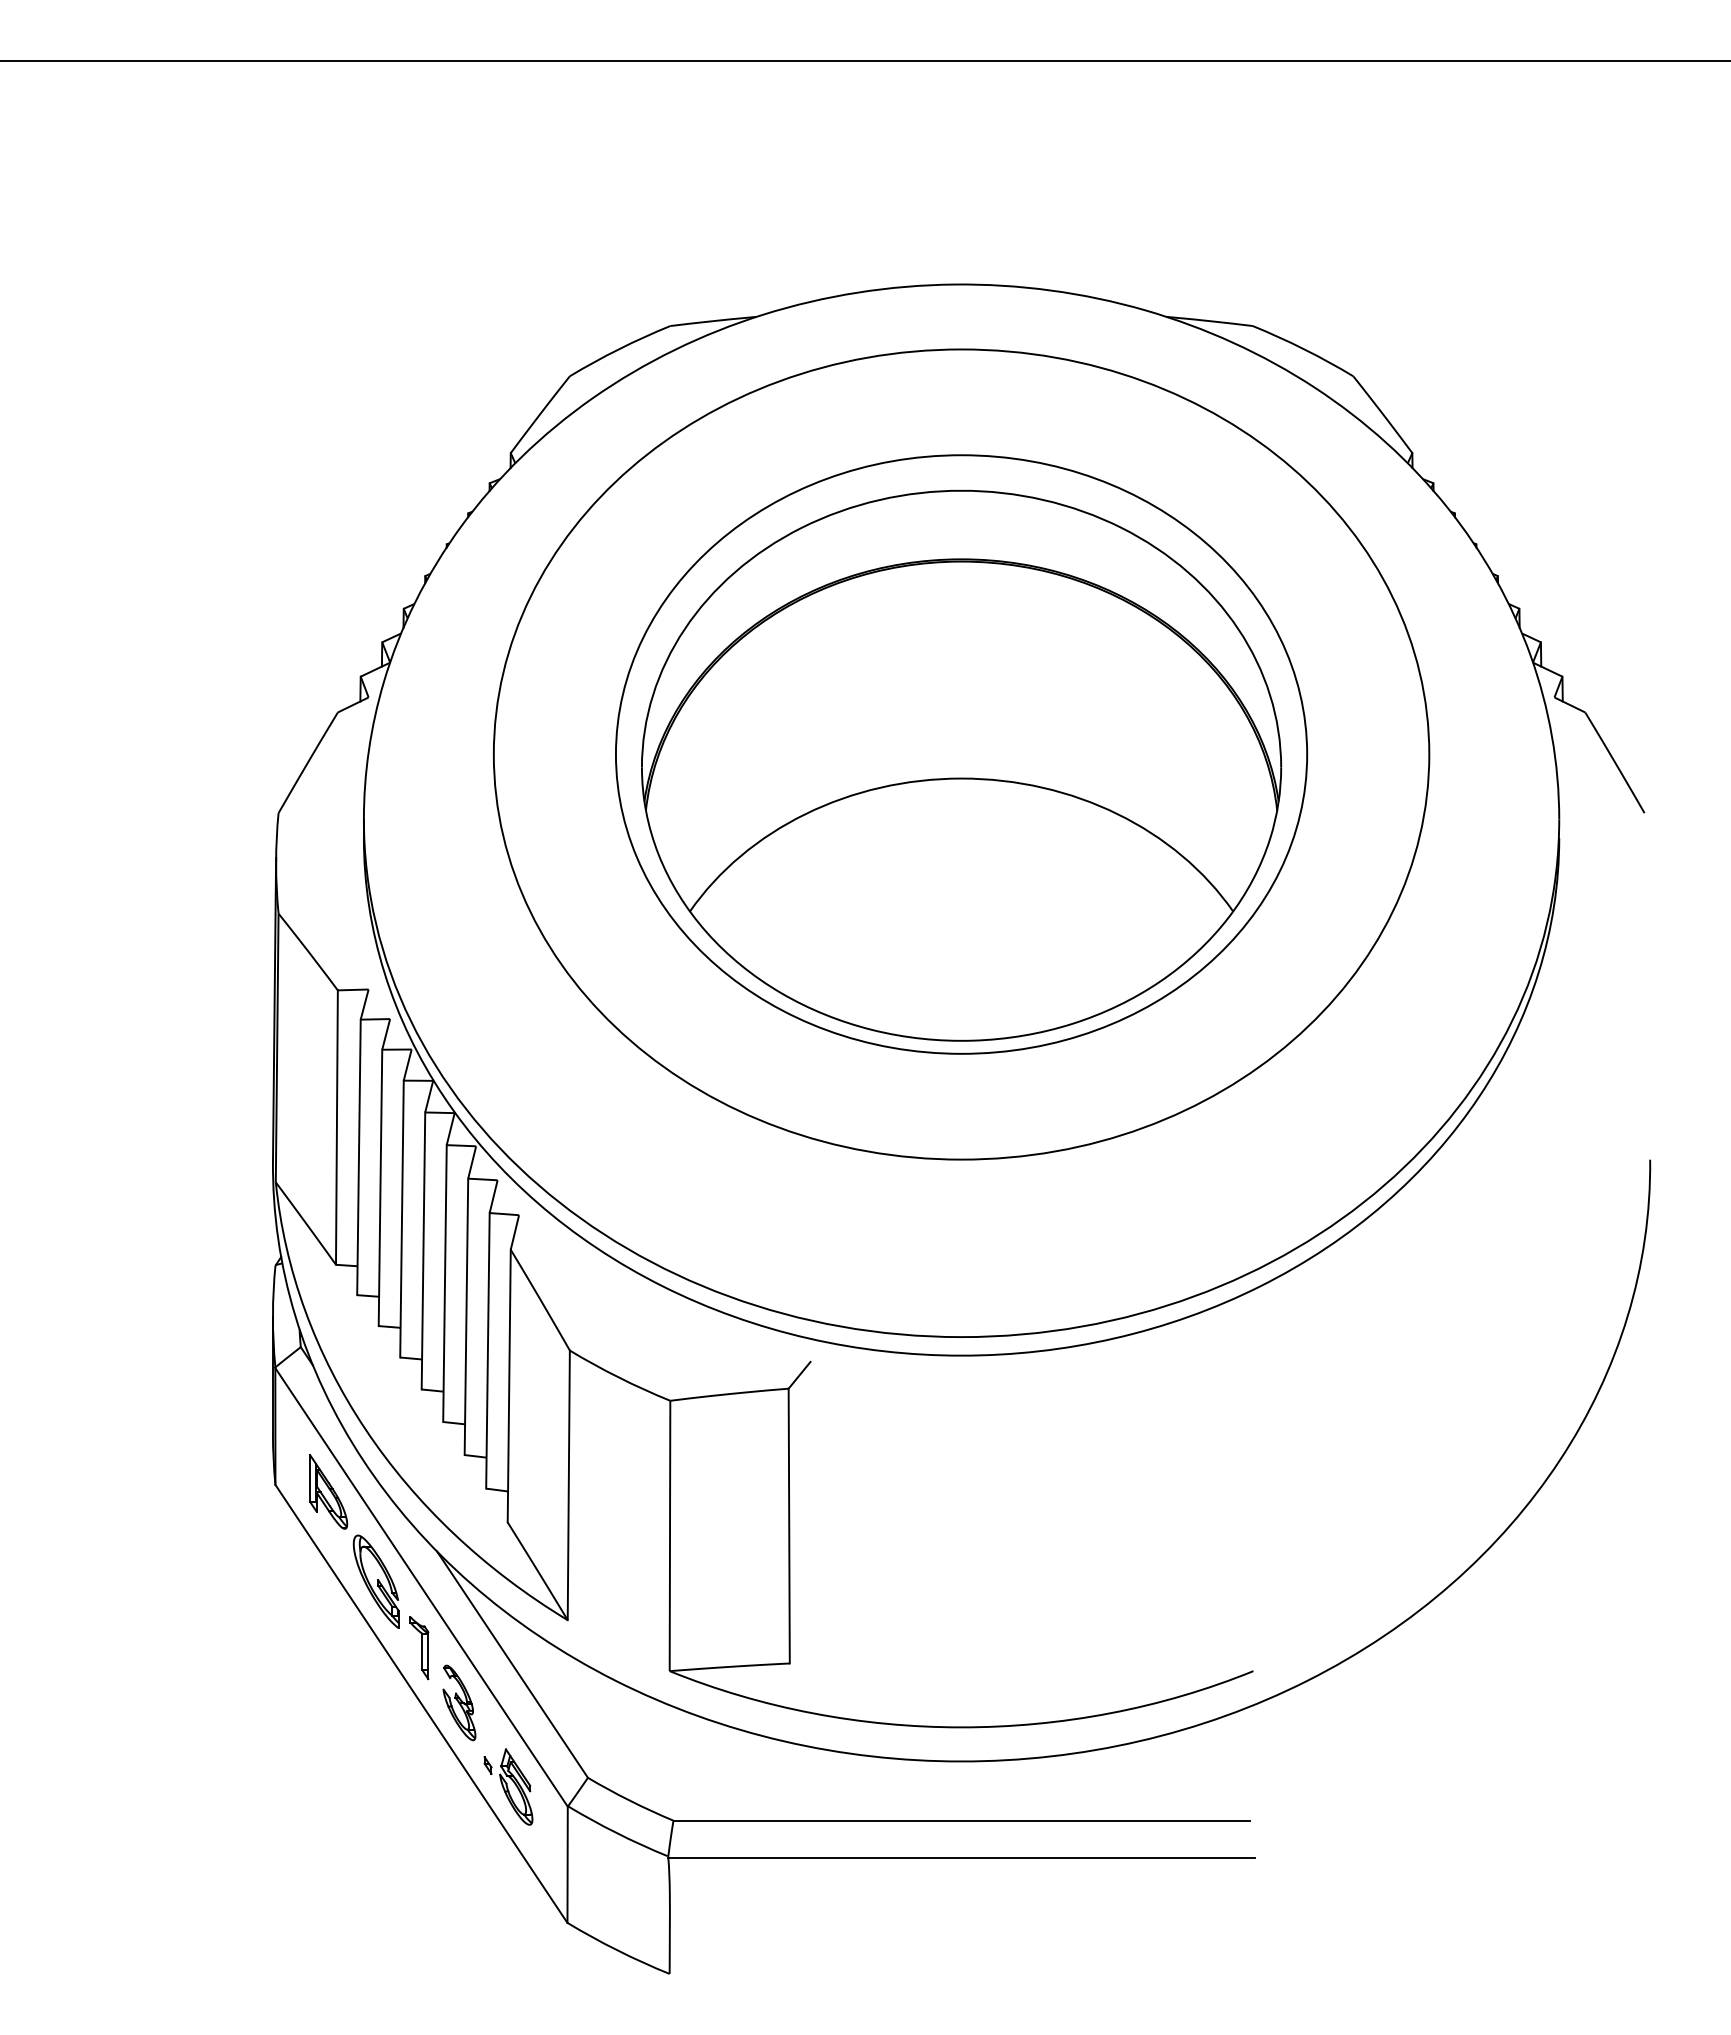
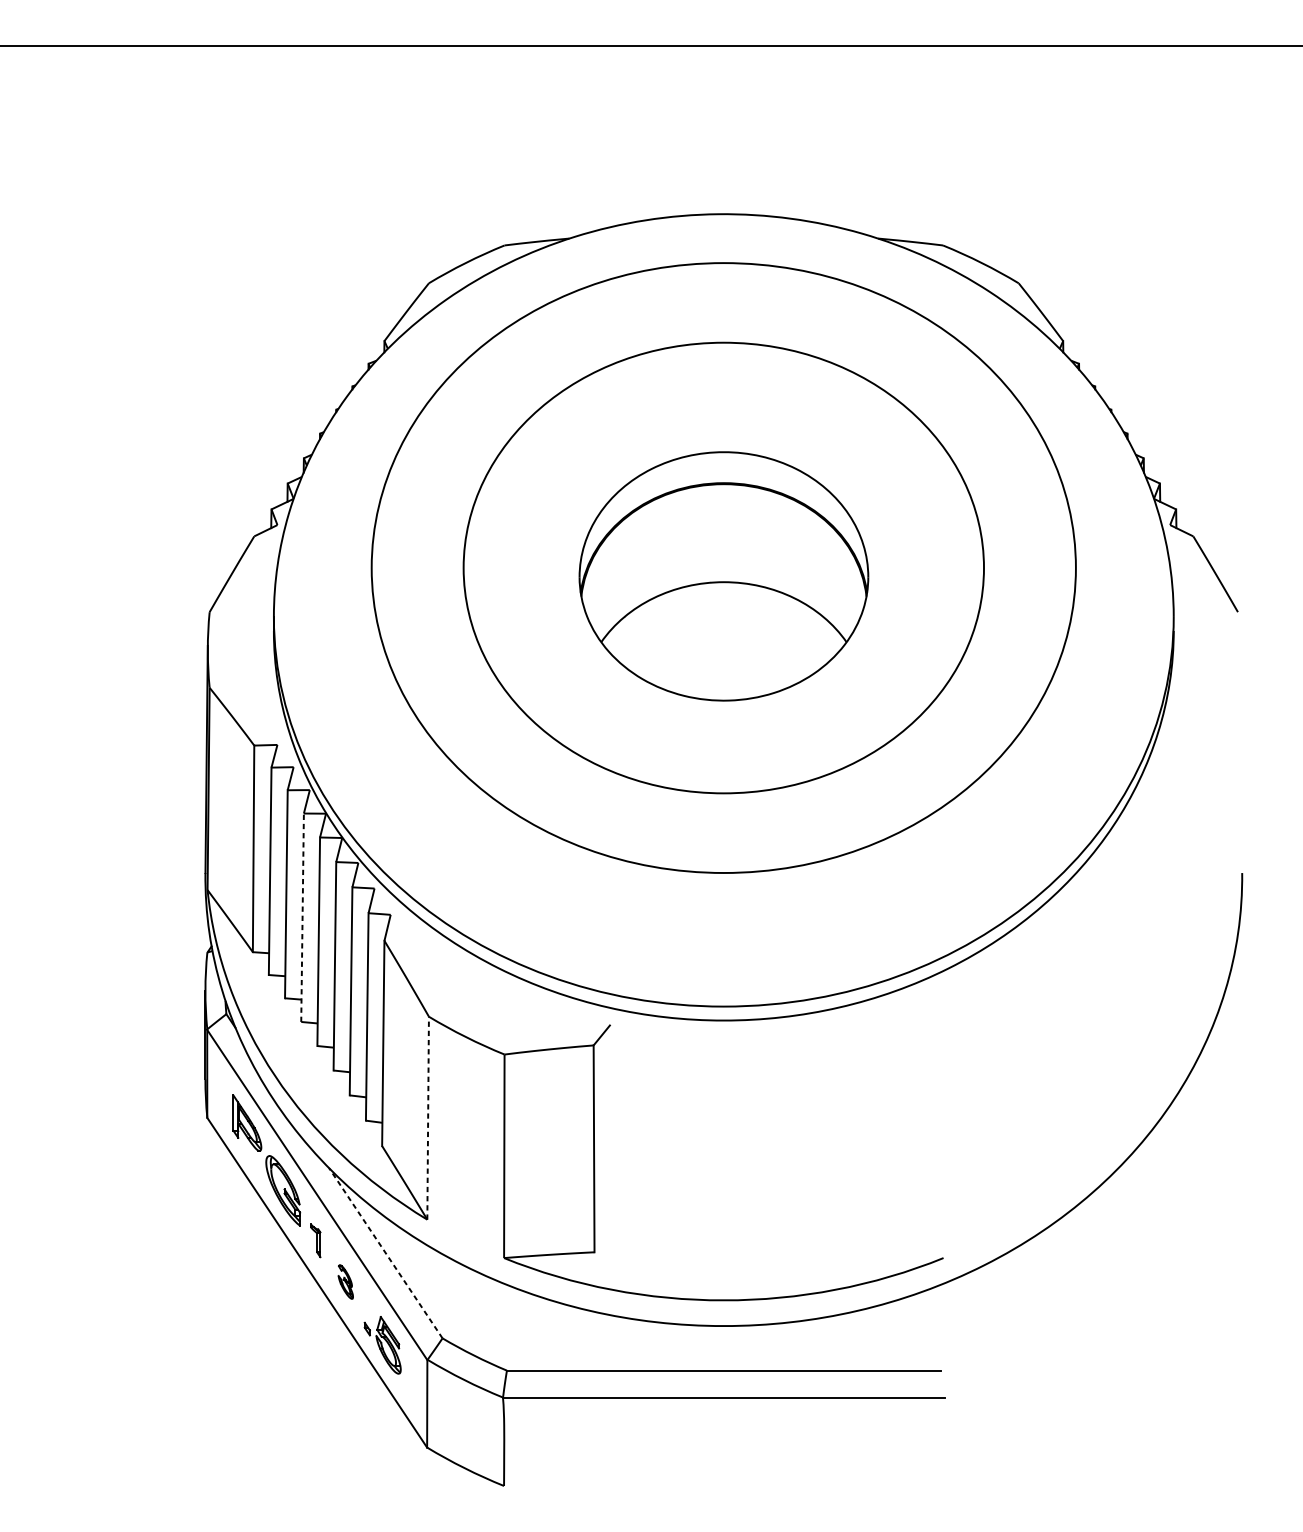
part: (961, 765) -> (723, 576), size x0.6
line: (402, 1218) -> (302, 917), solid -> dashed
line: (568, 1485) -> (427, 1118), solid -> dashed
part: (419, 1648) -> (315, 1241), size x0.7
line: (512, 1664) -> (385, 1253), solid -> dashed
part: (459, 1702) -> (345, 1281), size x0.6

